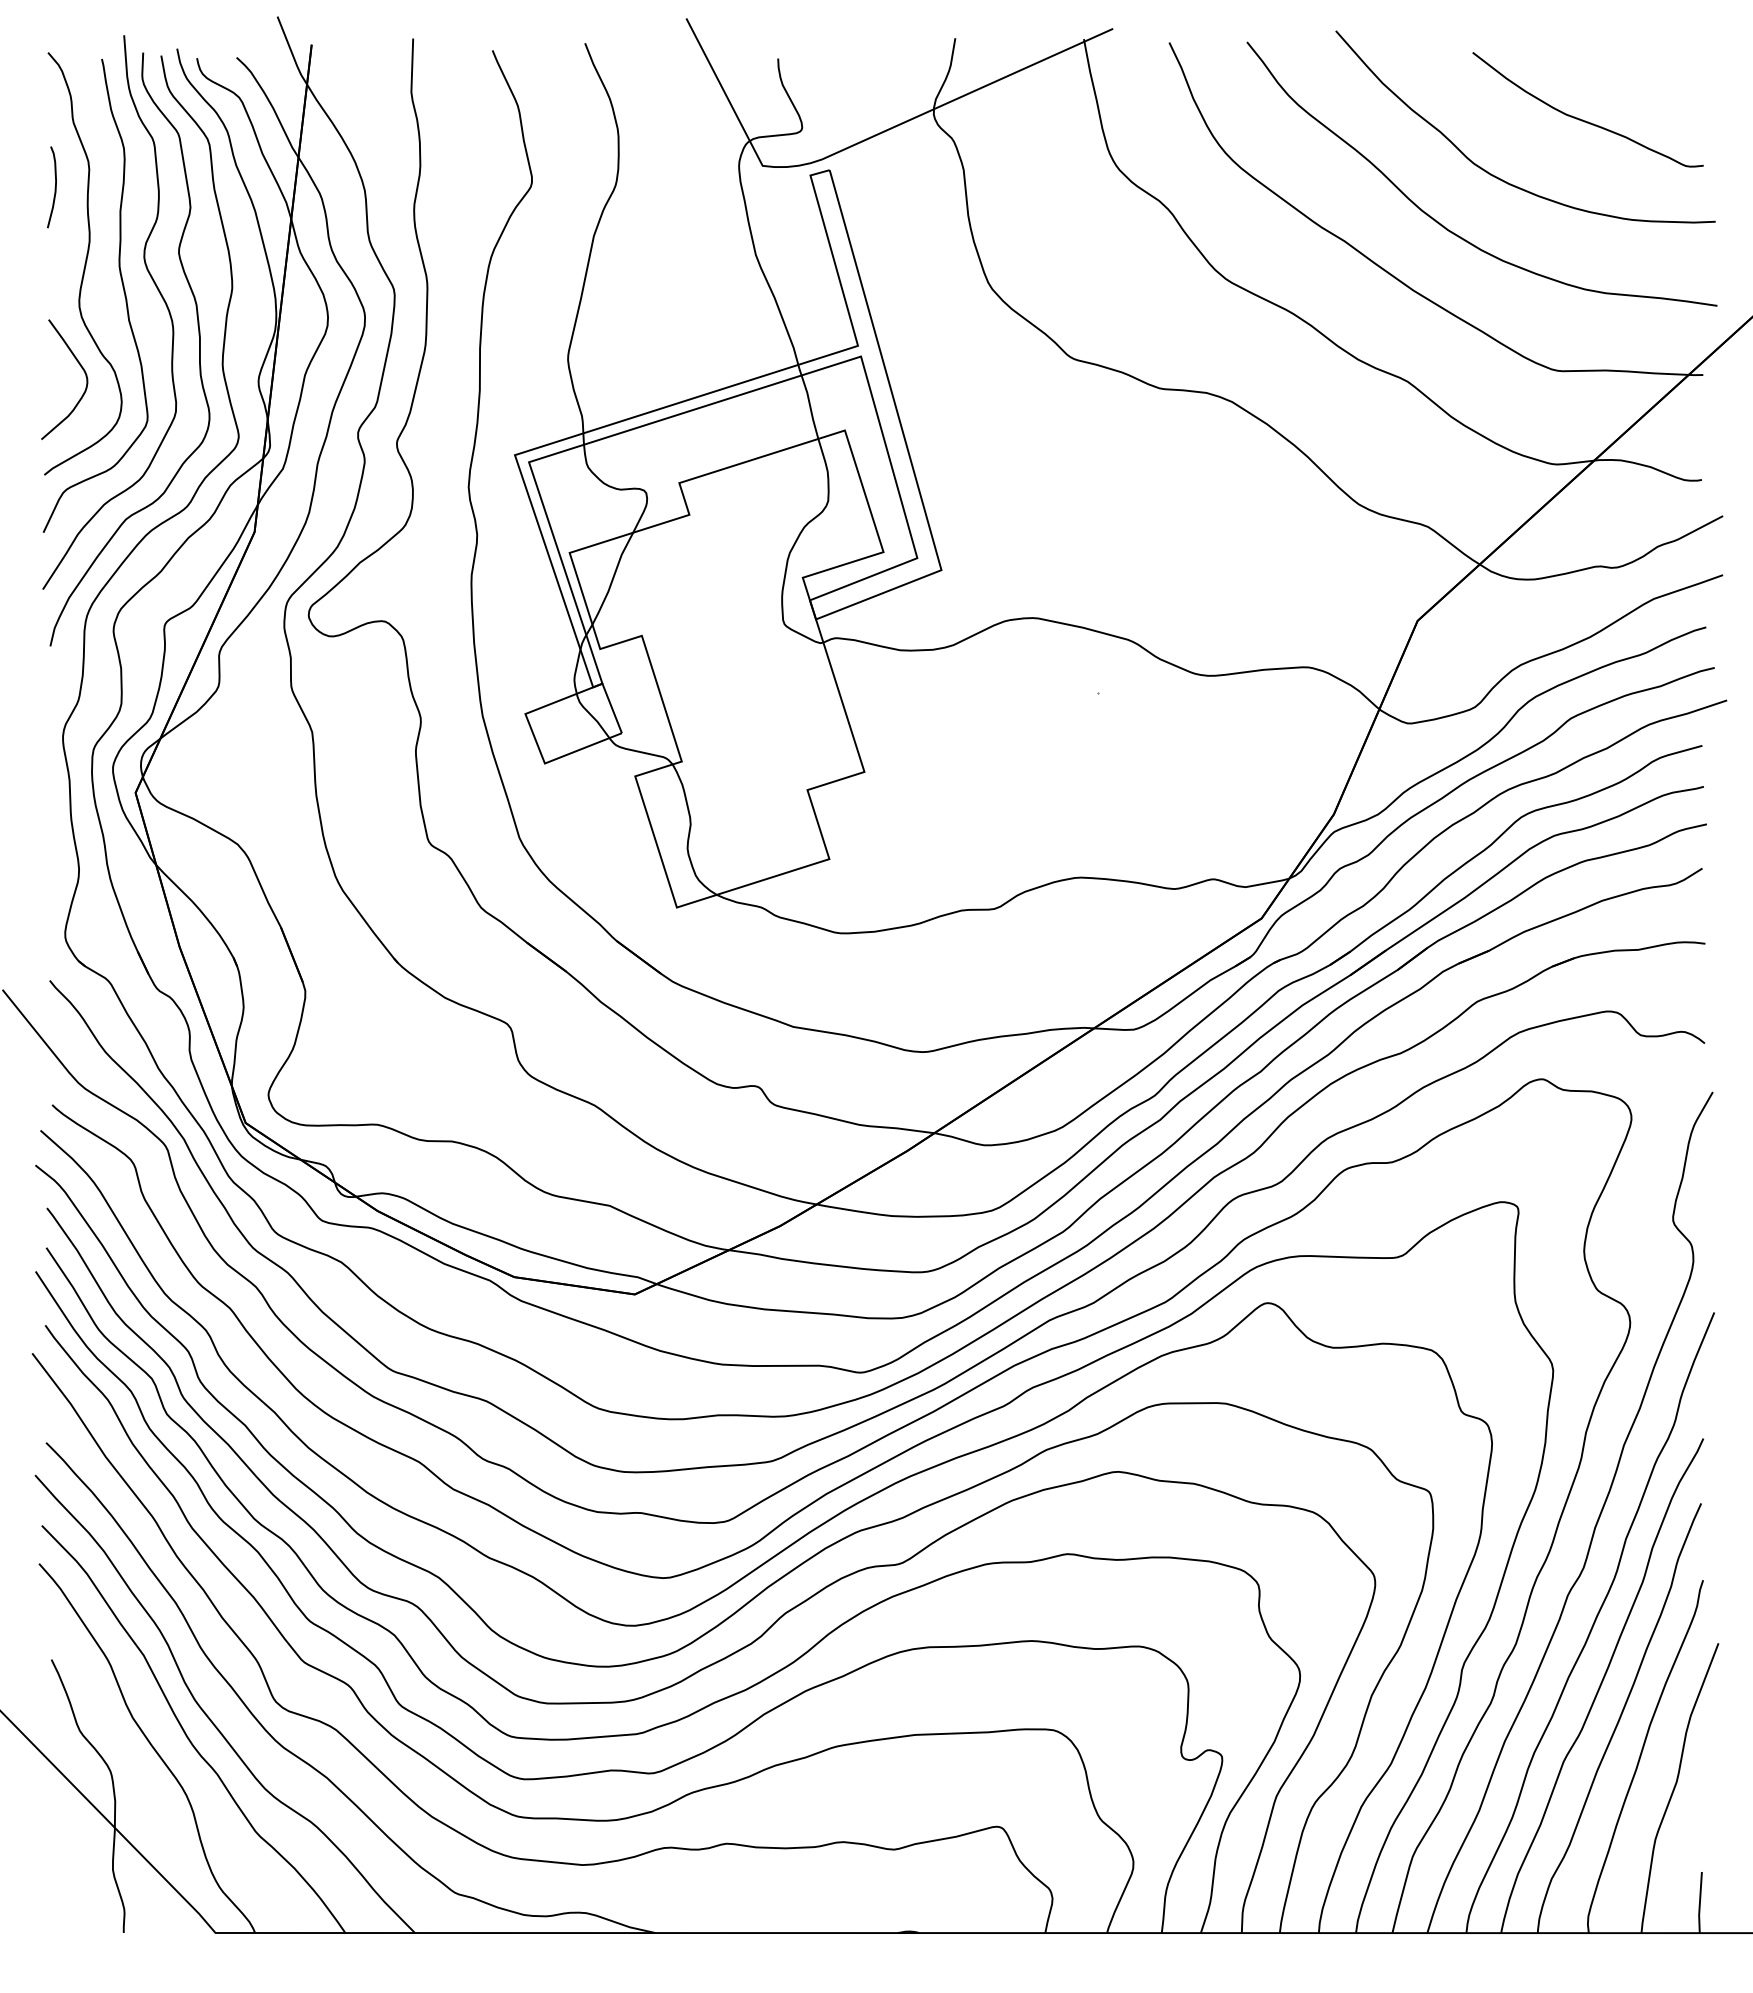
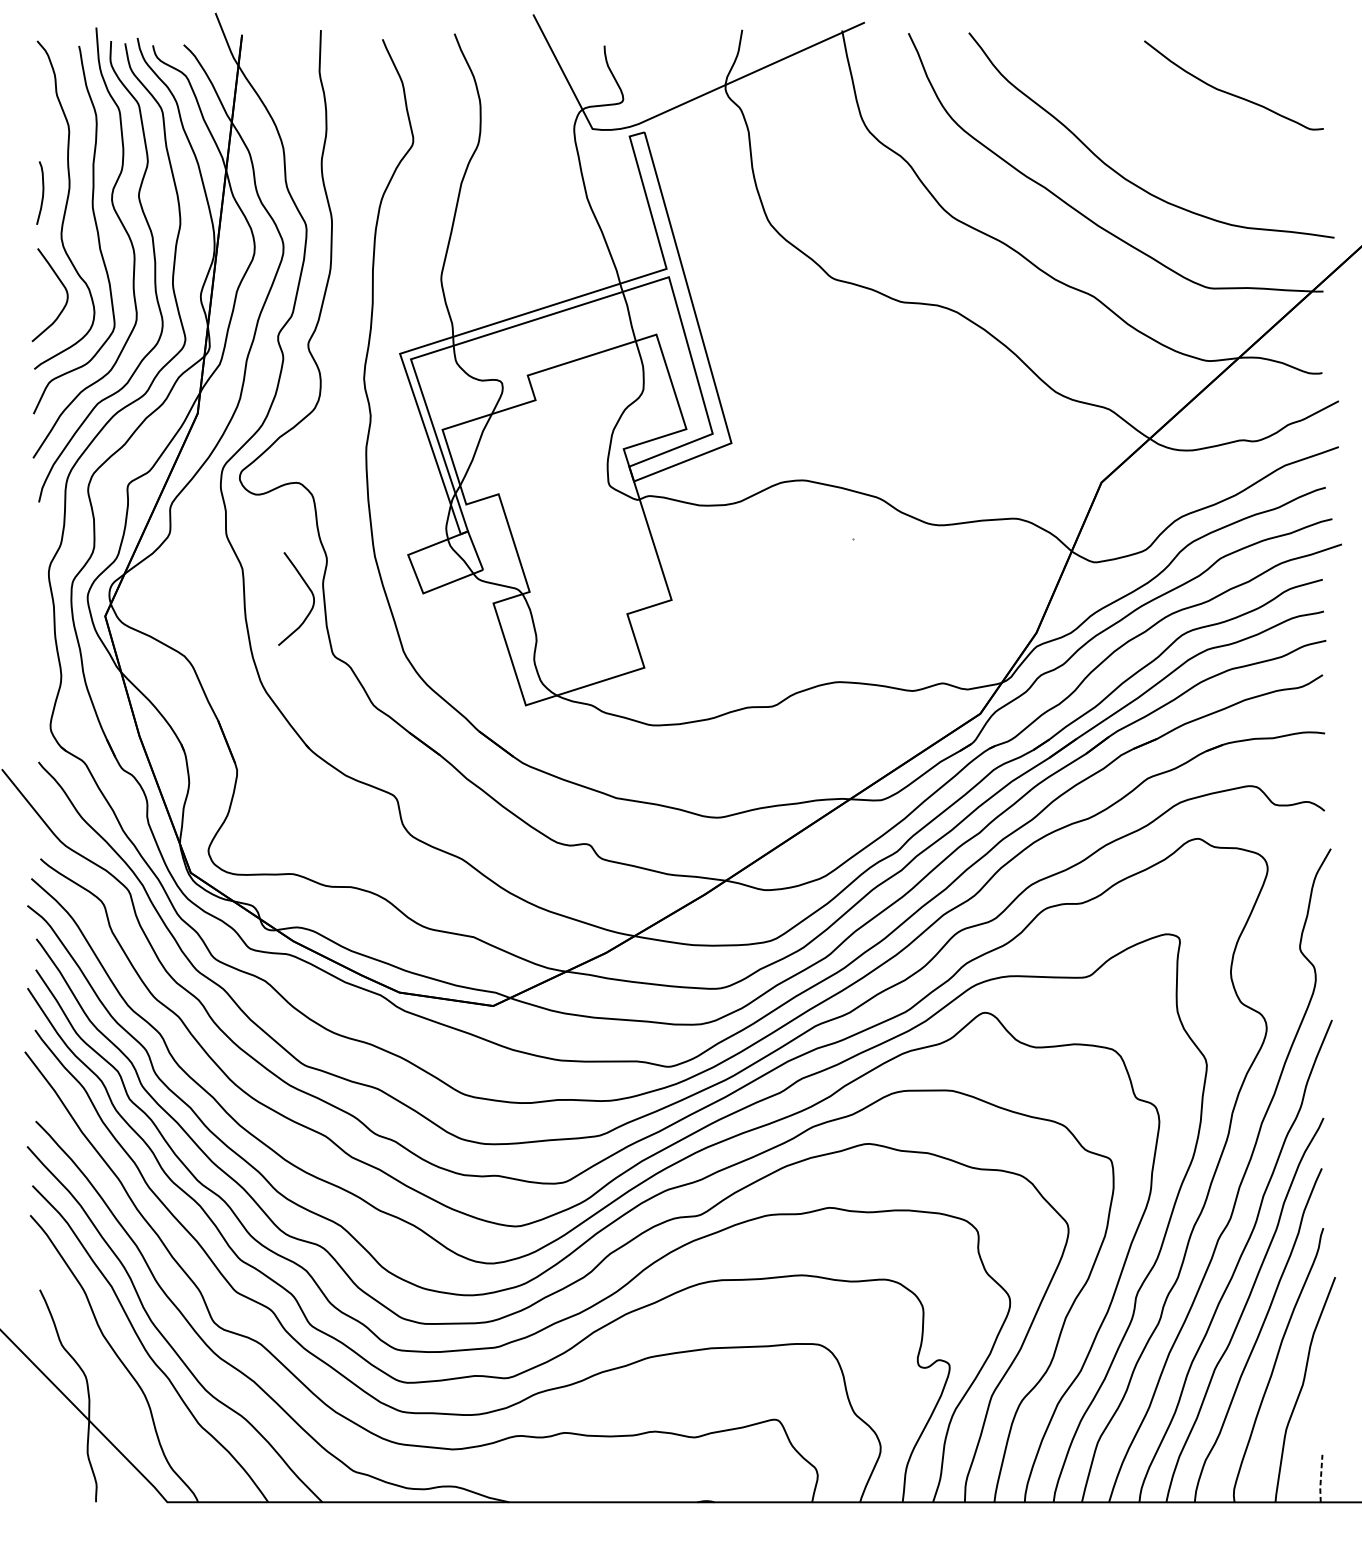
curve: (1497, 176) -> (1163, 137), removed
curve: (54, 187) -> (42, 193), moved
curve: (398, 759) -> (309, 590), added
line: (1699, 1903) -> (1320, 1479), solid -> dashed

